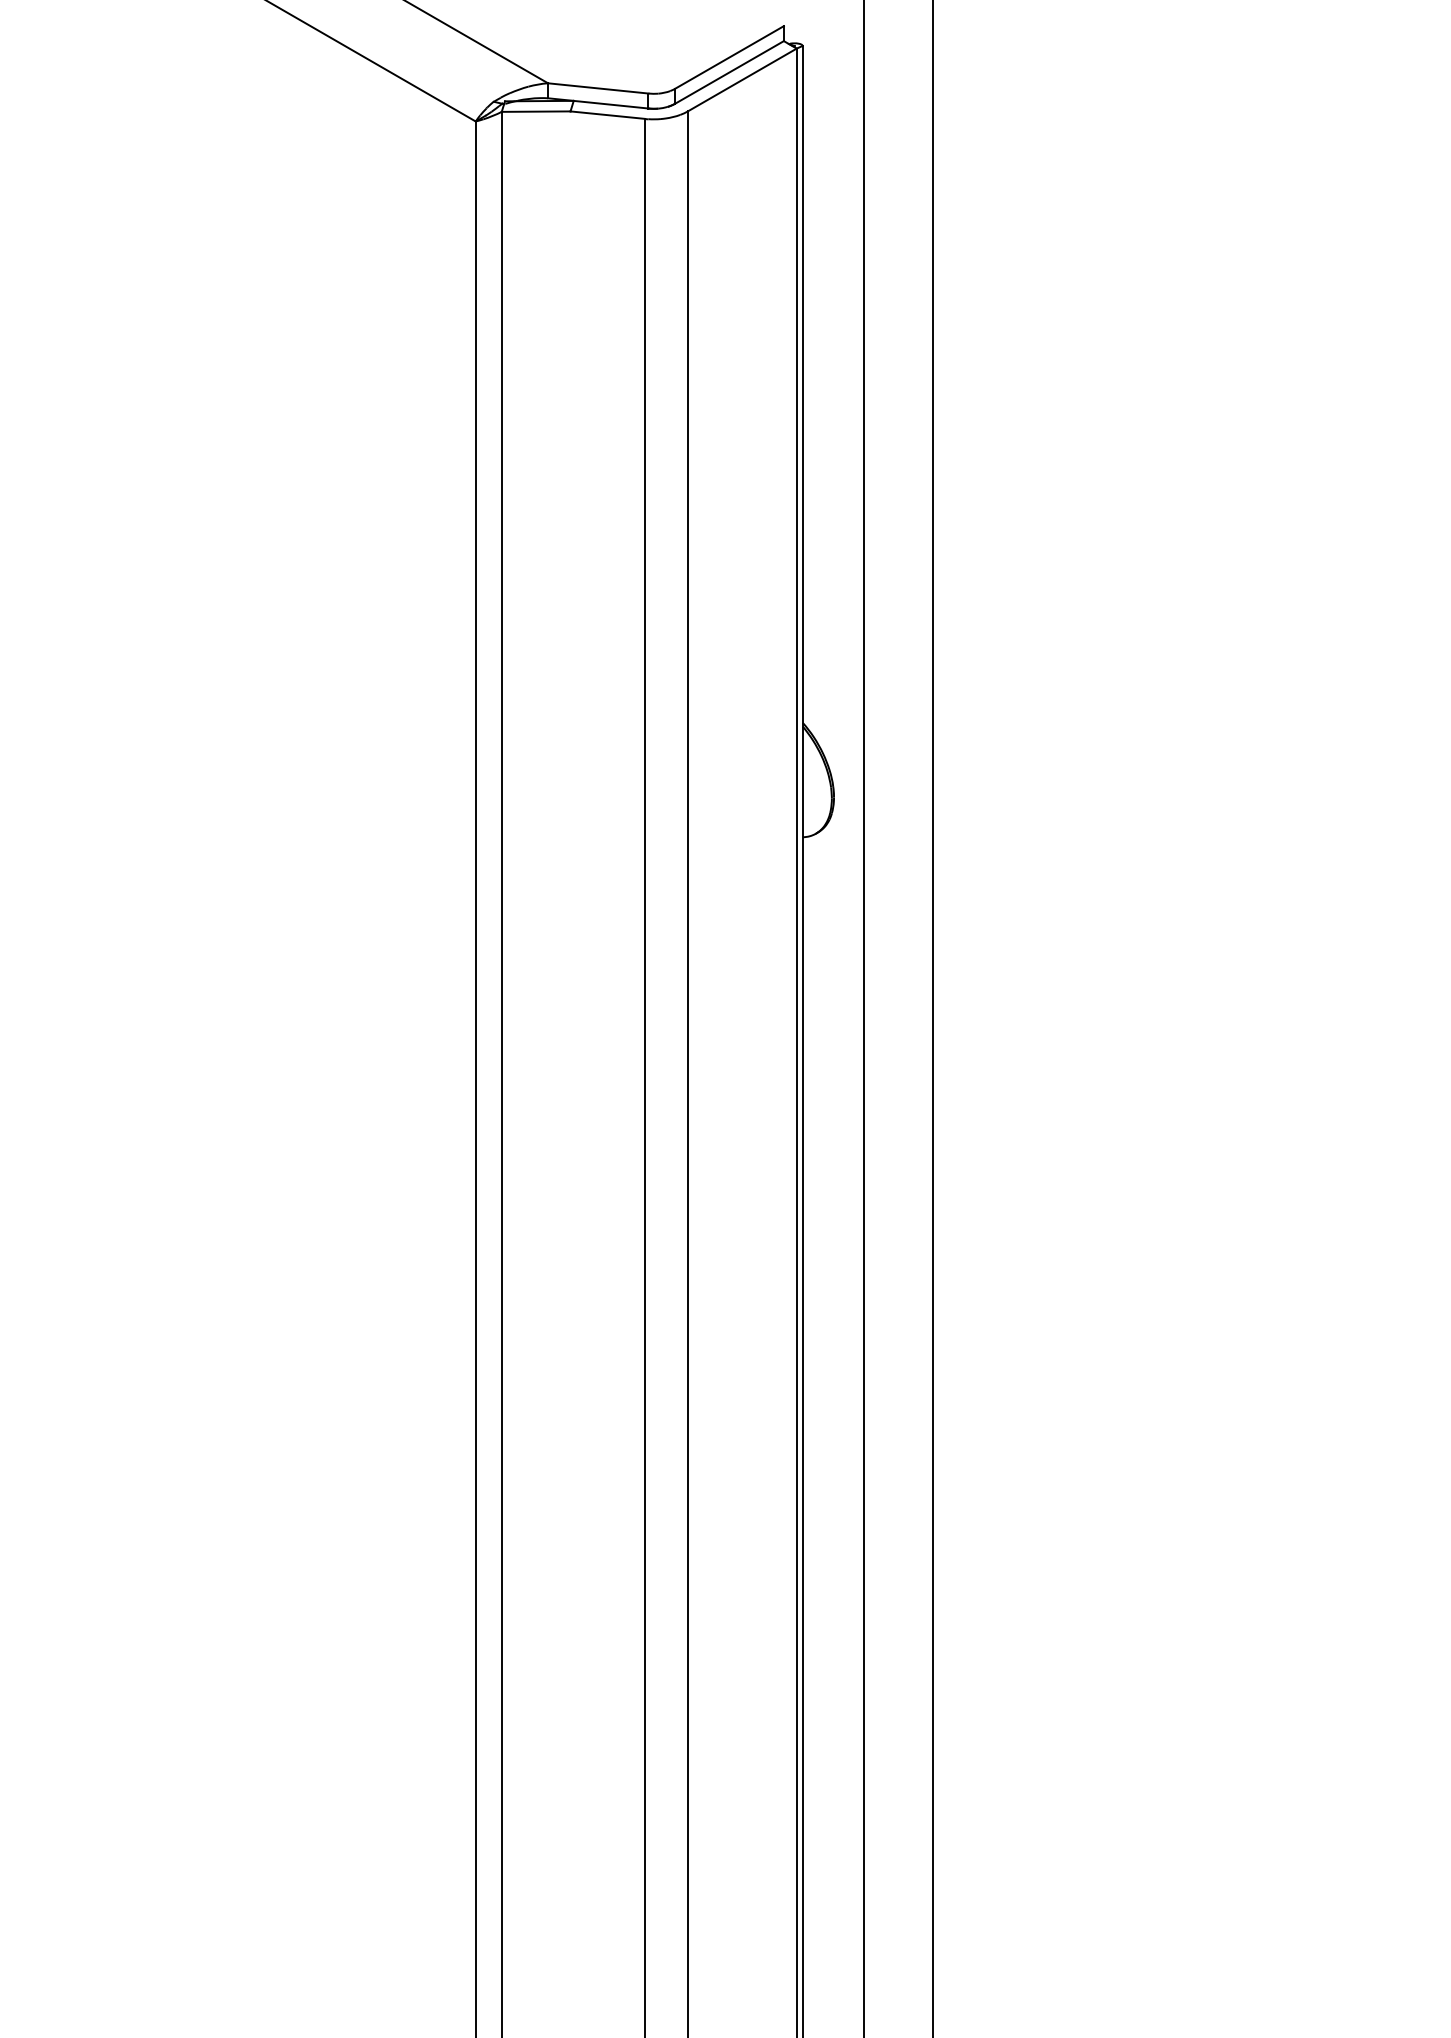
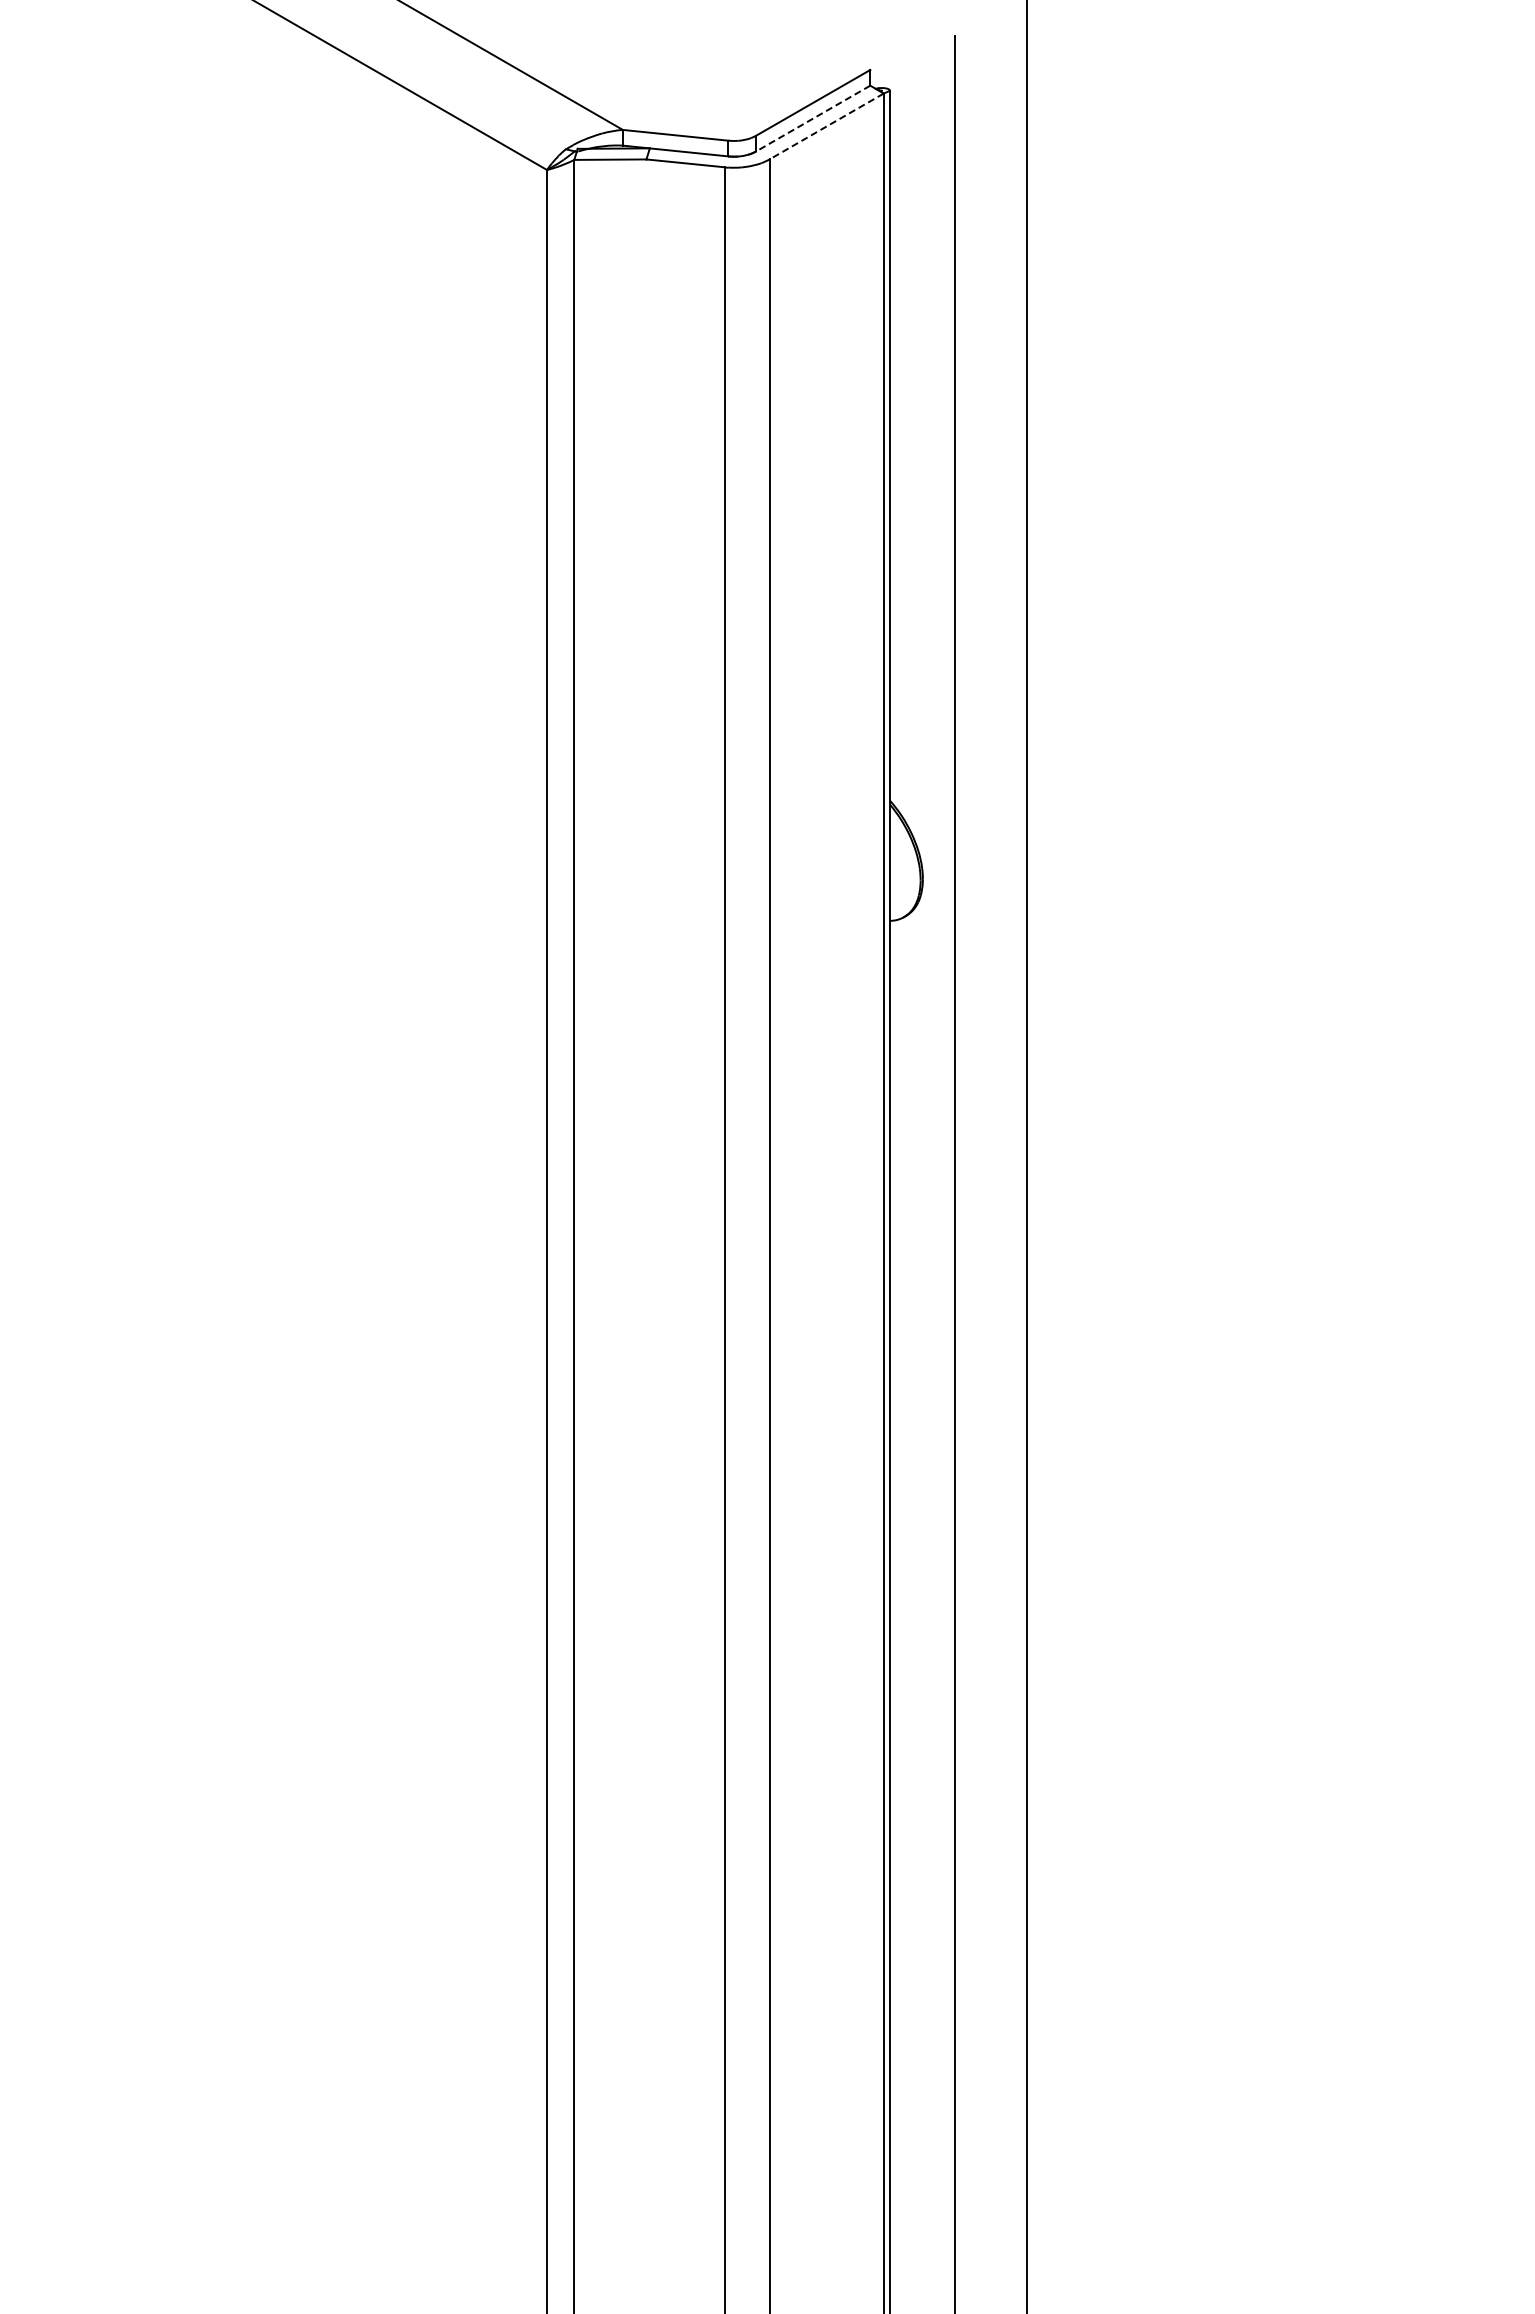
line: (729, 72) -> (813, 118), solid -> dashed
line: (742, 80) -> (826, 126), solid -> dashed

